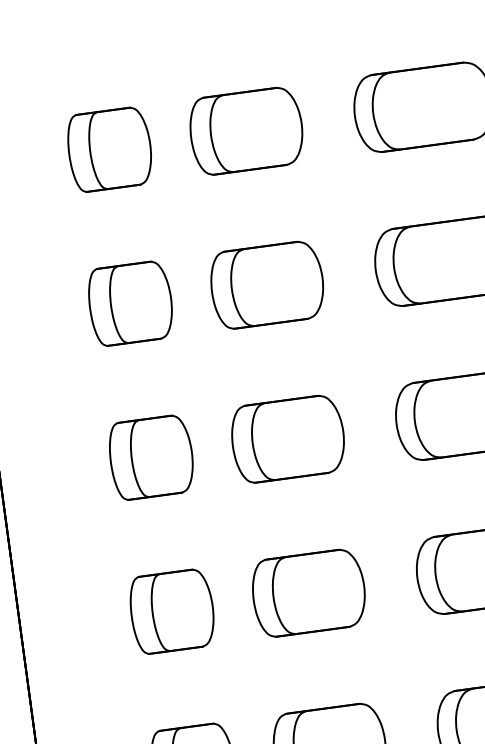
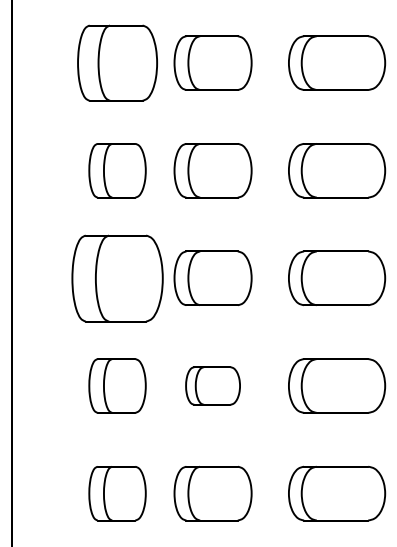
part: (109, 148) -> (117, 62), size x1.4
part: (151, 456) -> (117, 277), size x1.6
part: (308, 592) -> (212, 385), size x0.7

